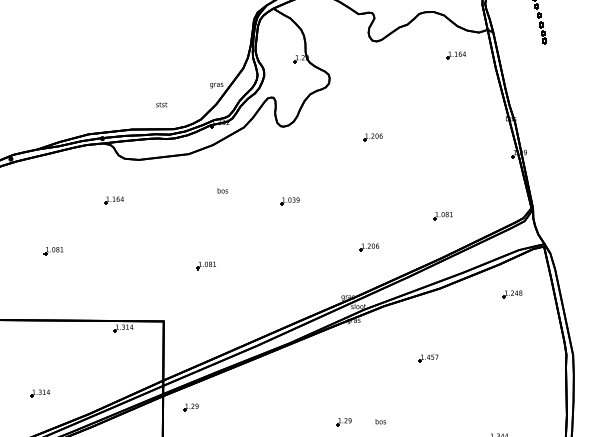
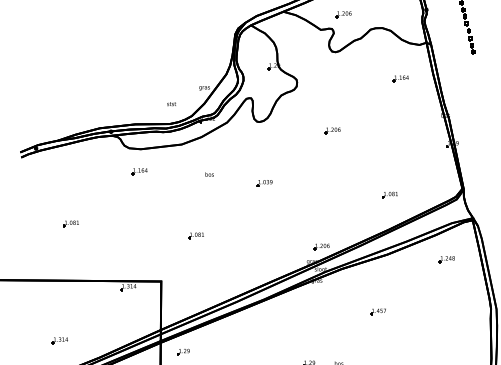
part: (455, 55) -> (400, 78), moved
text: (161, 105) -> (171, 104), moved
part: (113, 200) -> (139, 171), moved
part: (369, 246) -> (321, 246), moved

